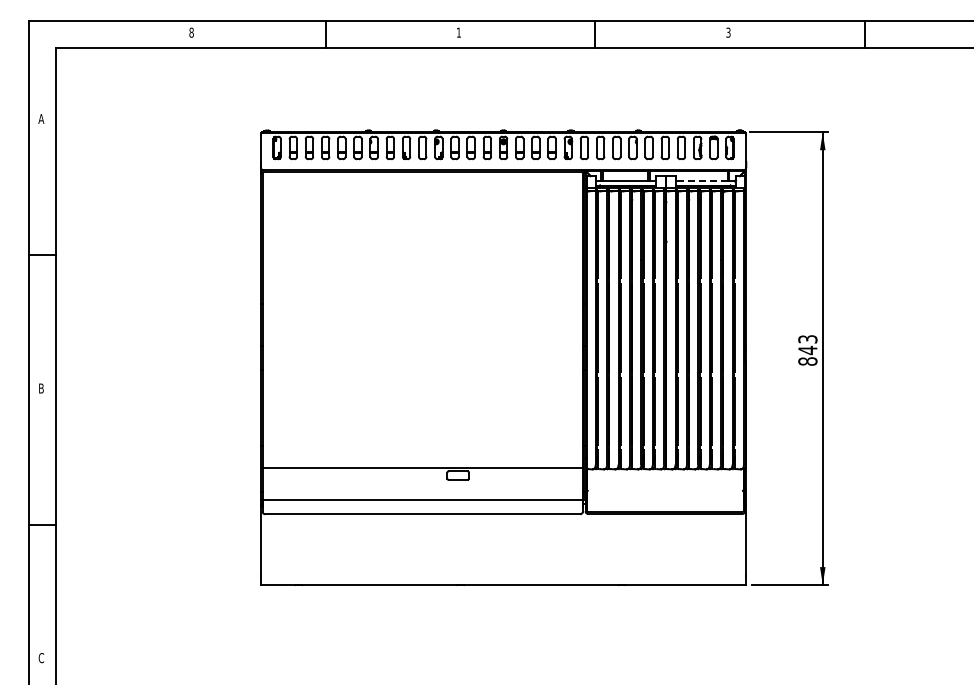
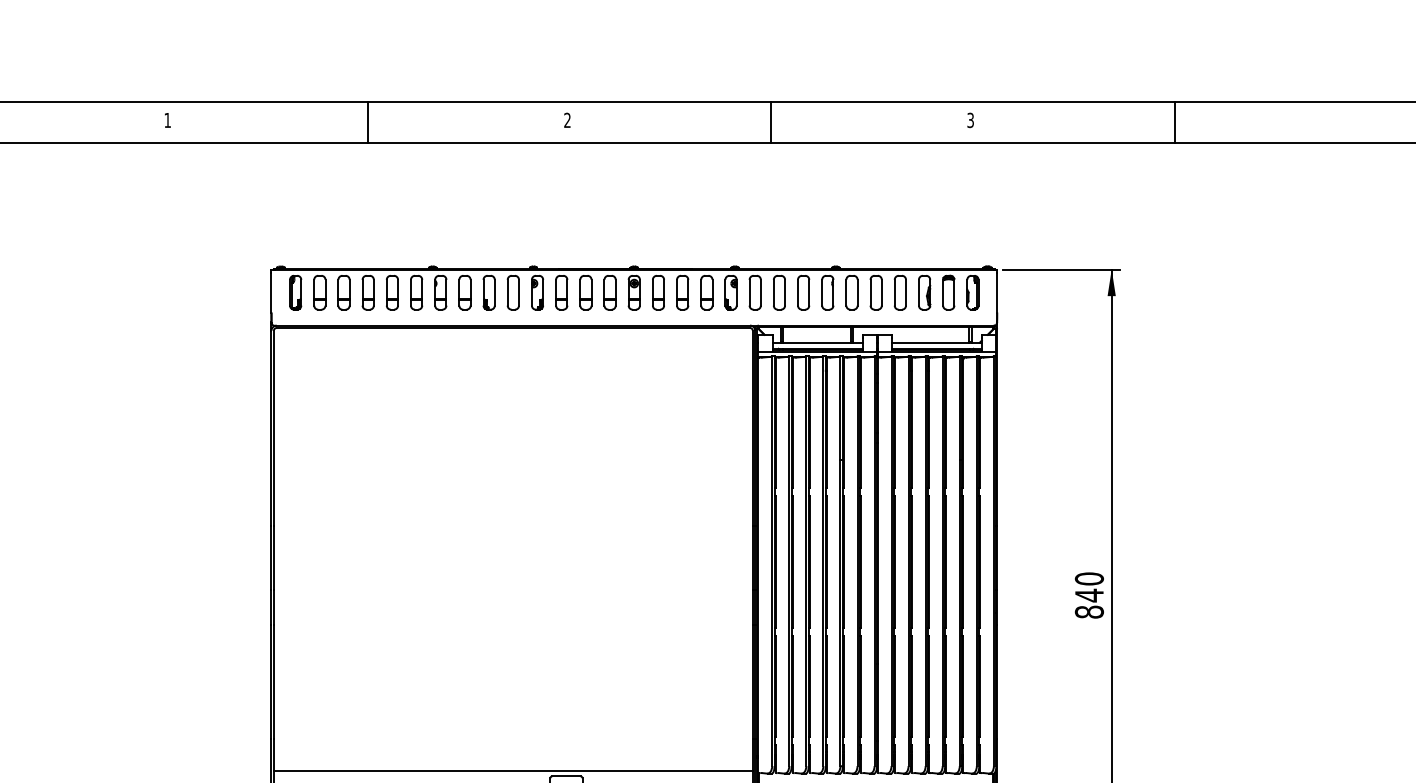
text: (191, 32) -> (167, 120), 8 -> 1
text: (458, 32) -> (566, 120), 1 -> 2
line: (701, 181) -> (930, 342), dashed -> solid
text: (807, 339) -> (1088, 579), 843 -> 840

